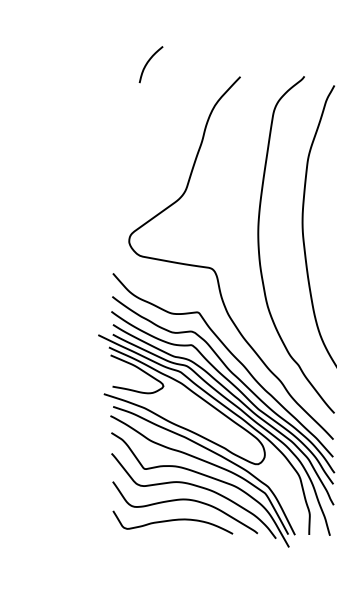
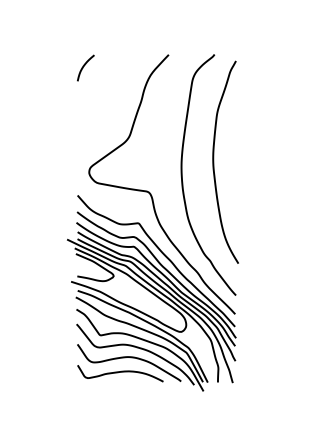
curve: (149, 62) -> (84, 66), moved

